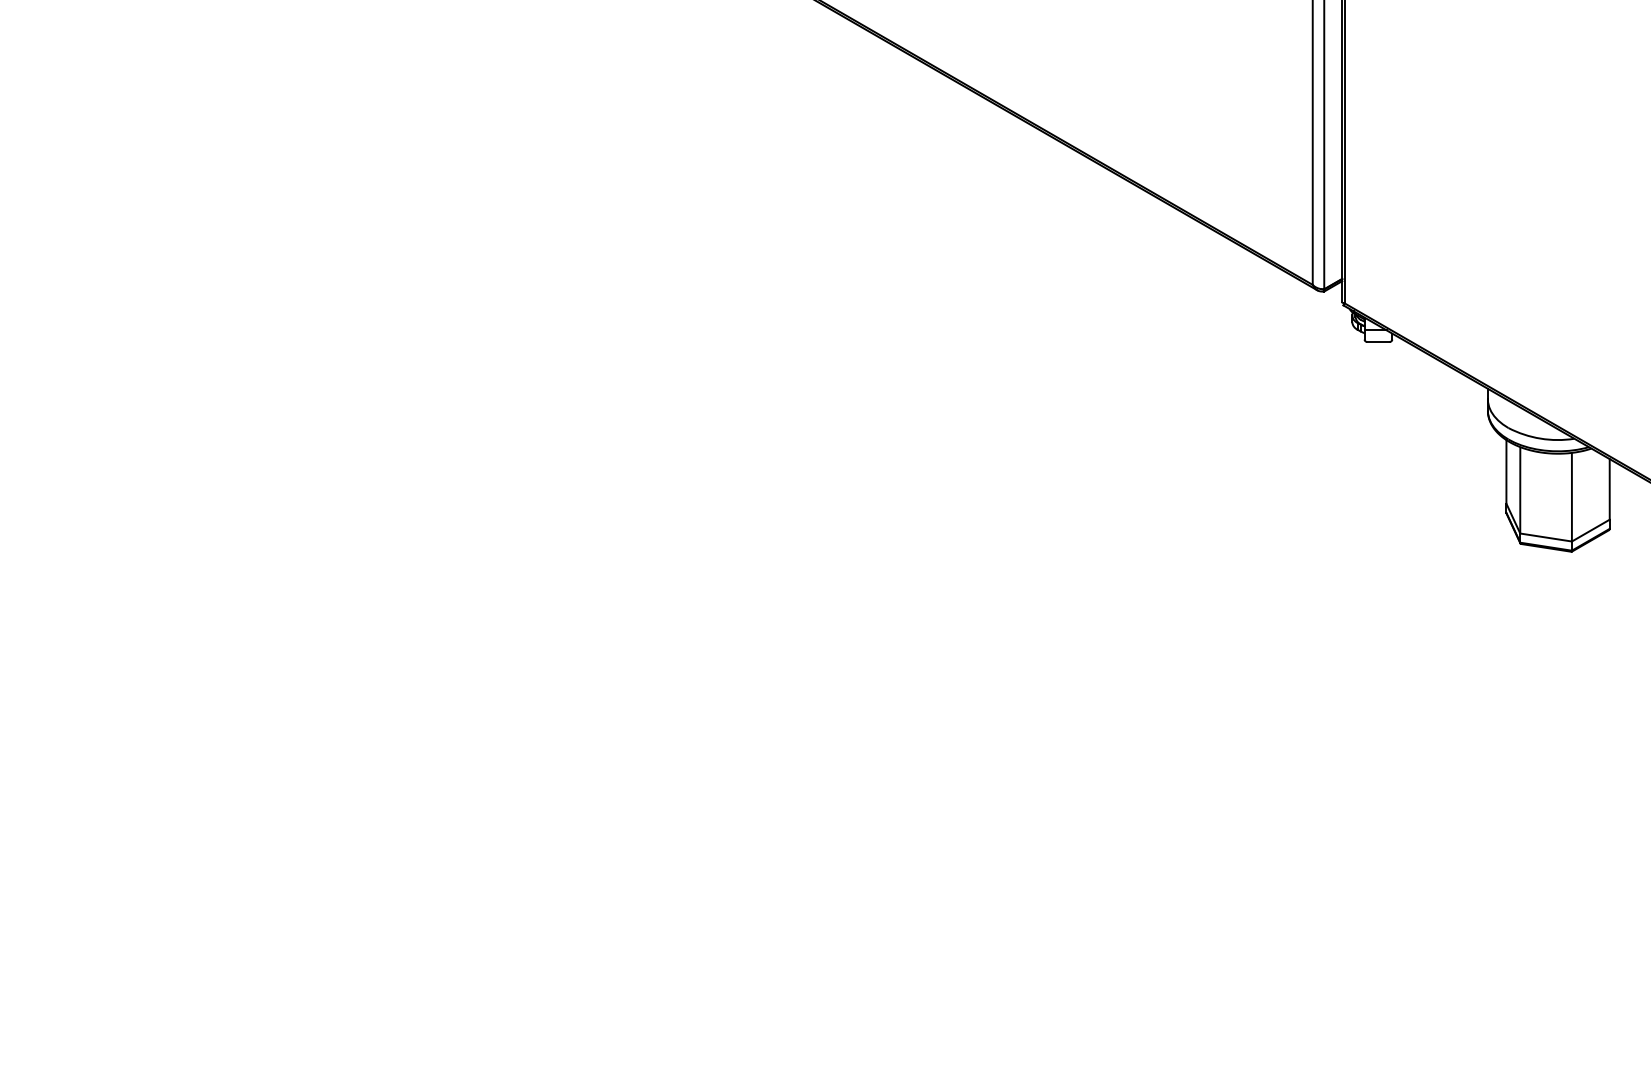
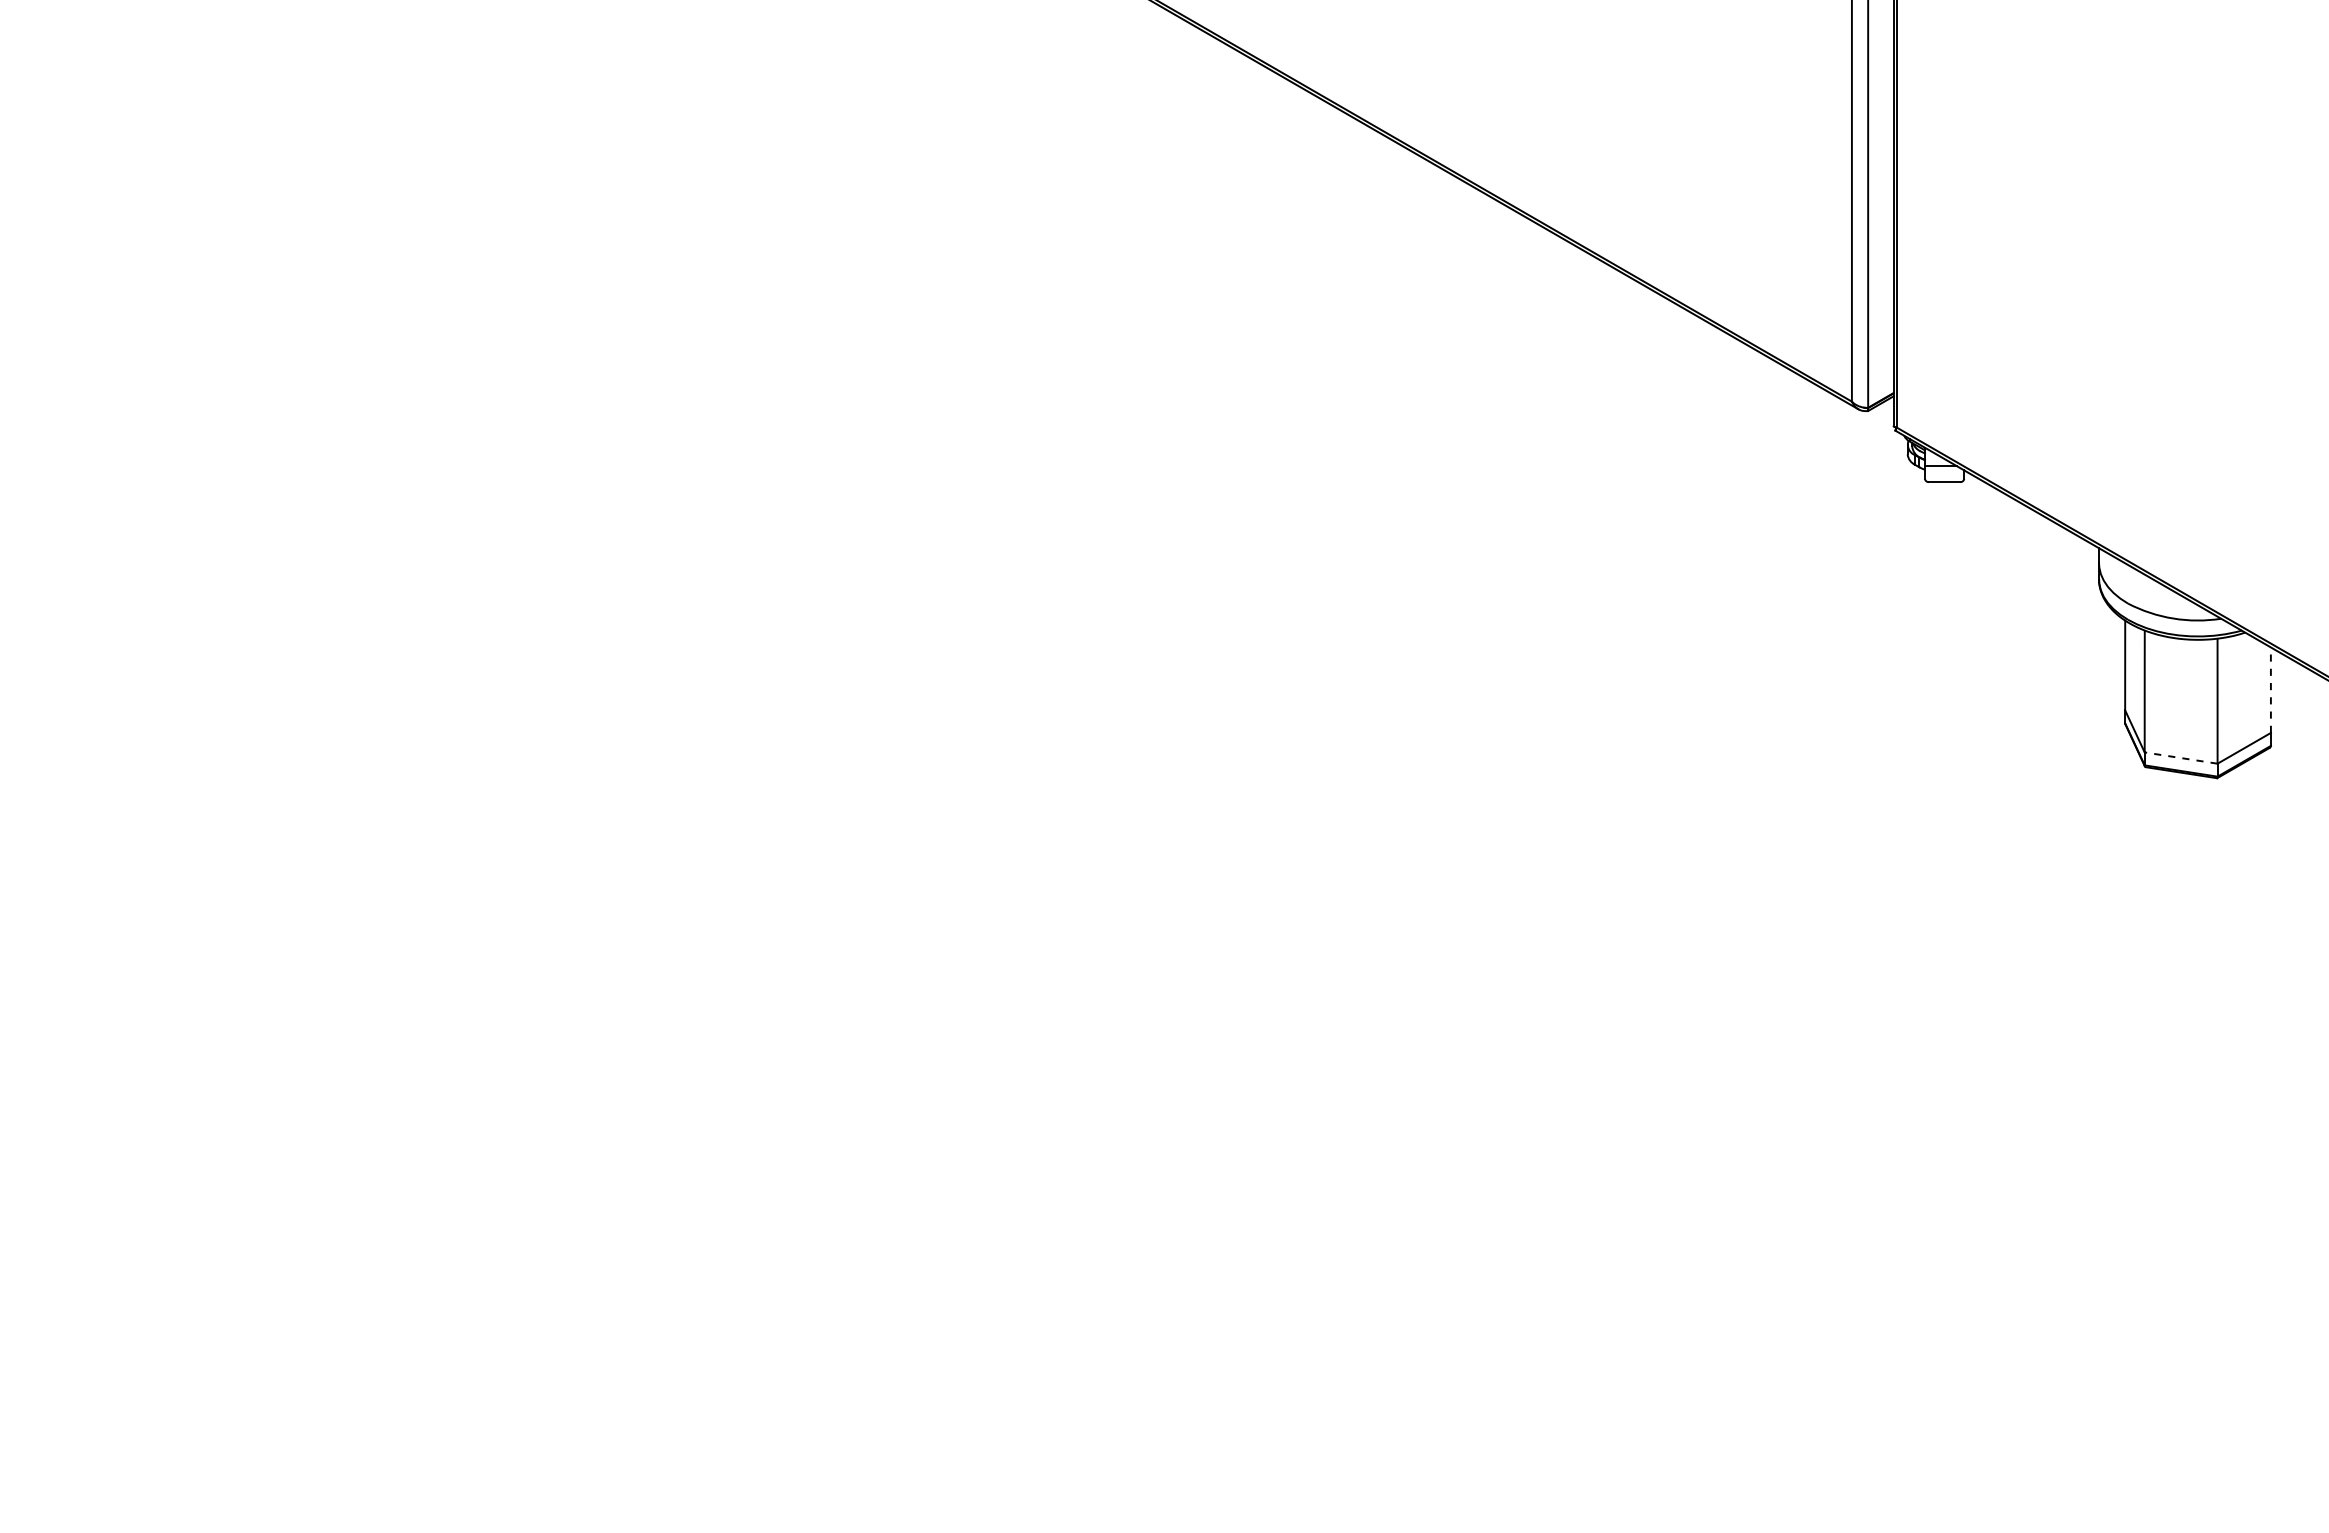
line: (1609, 489) -> (2270, 690), solid -> dashed
line: (1546, 537) -> (2181, 758), solid -> dashed

